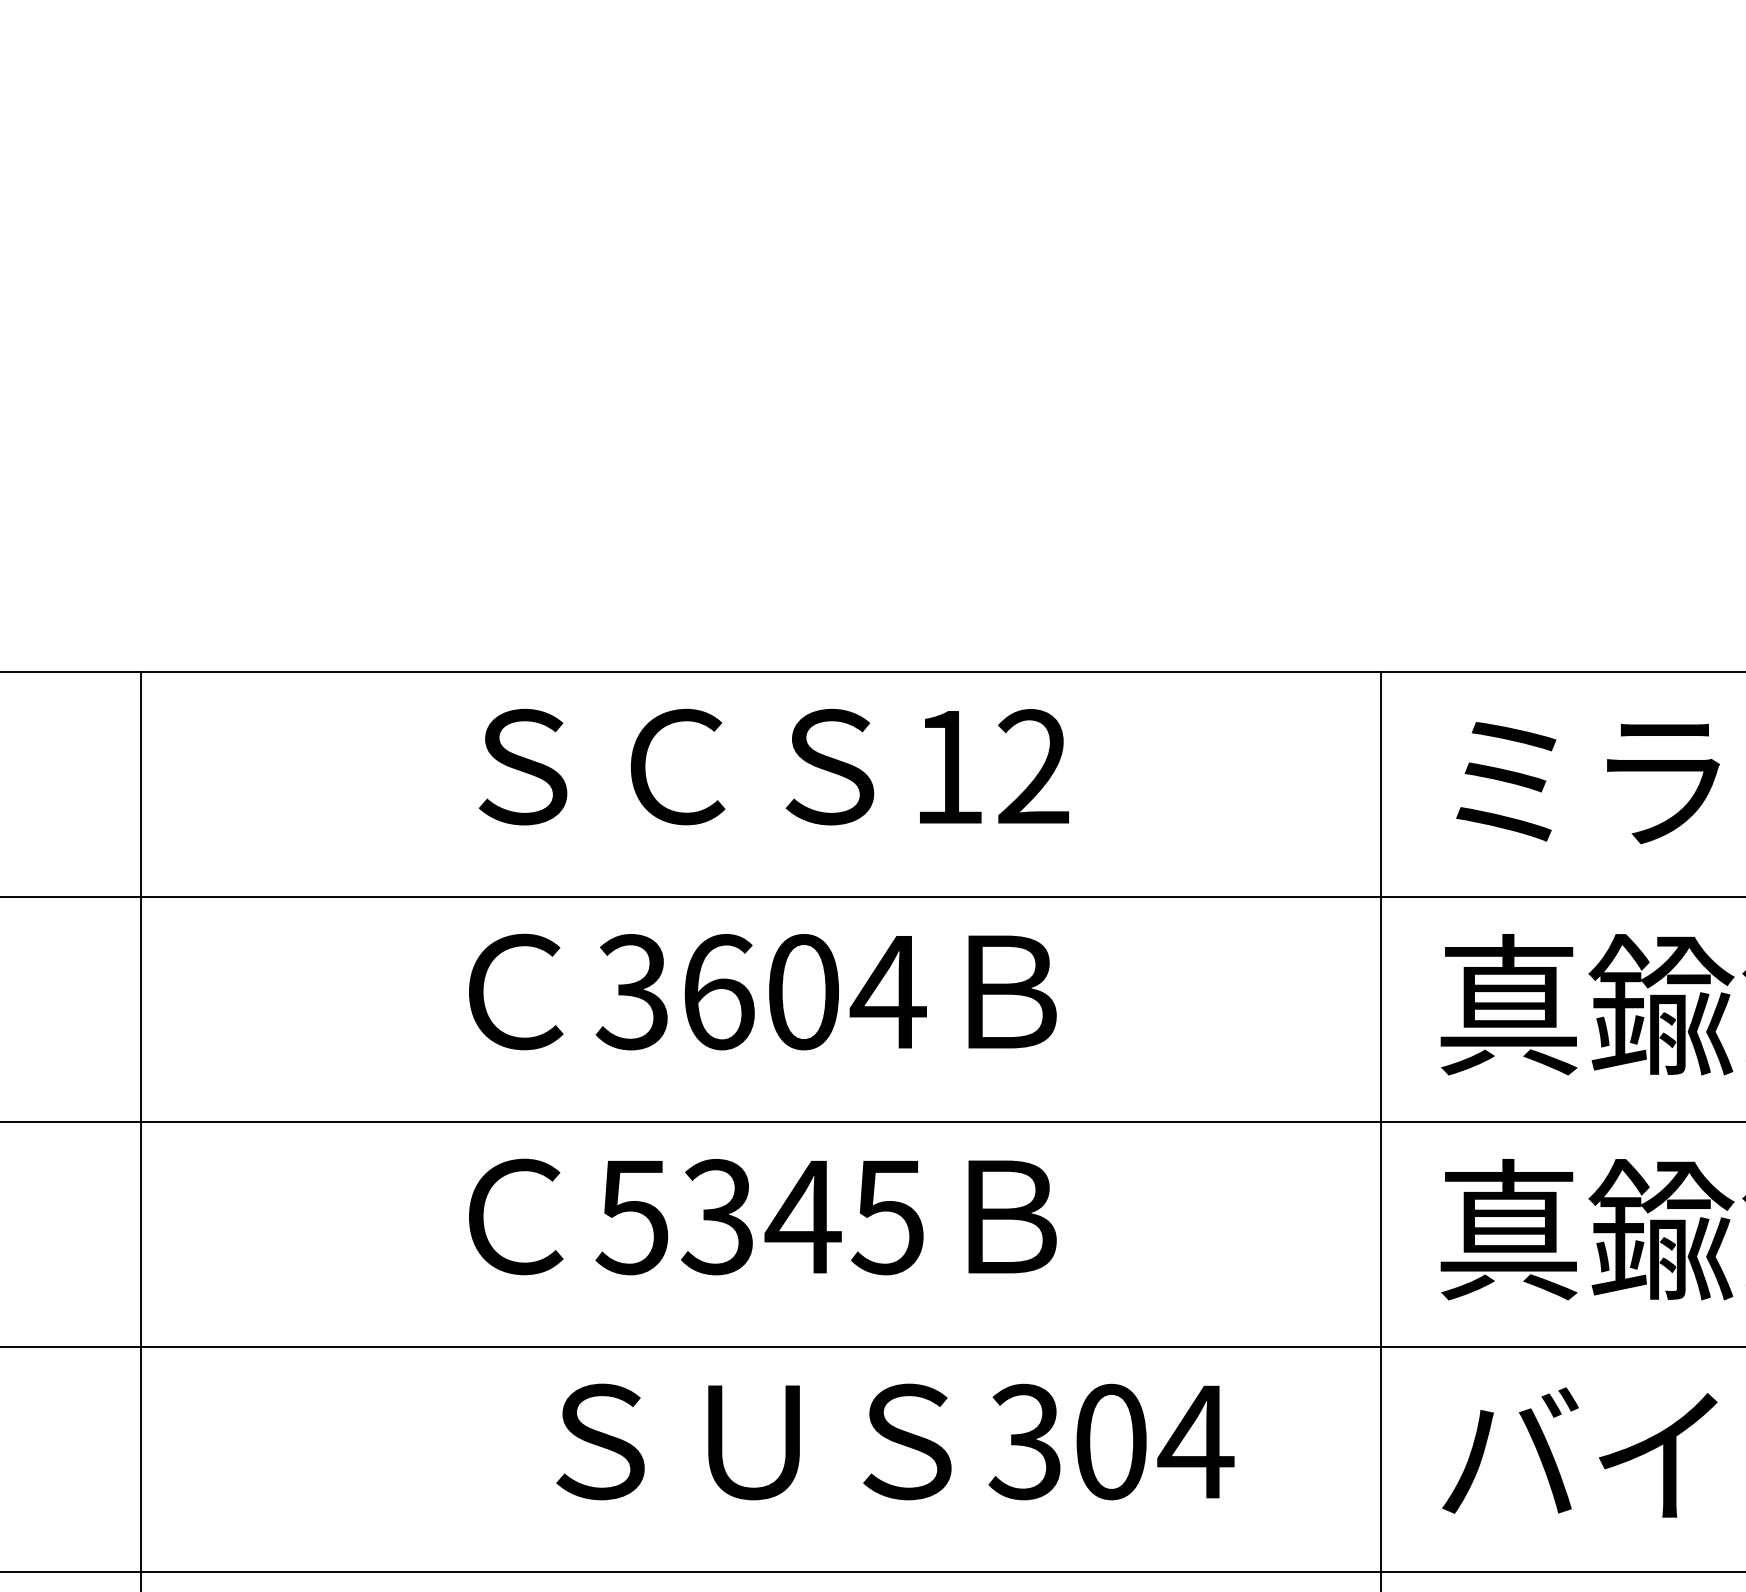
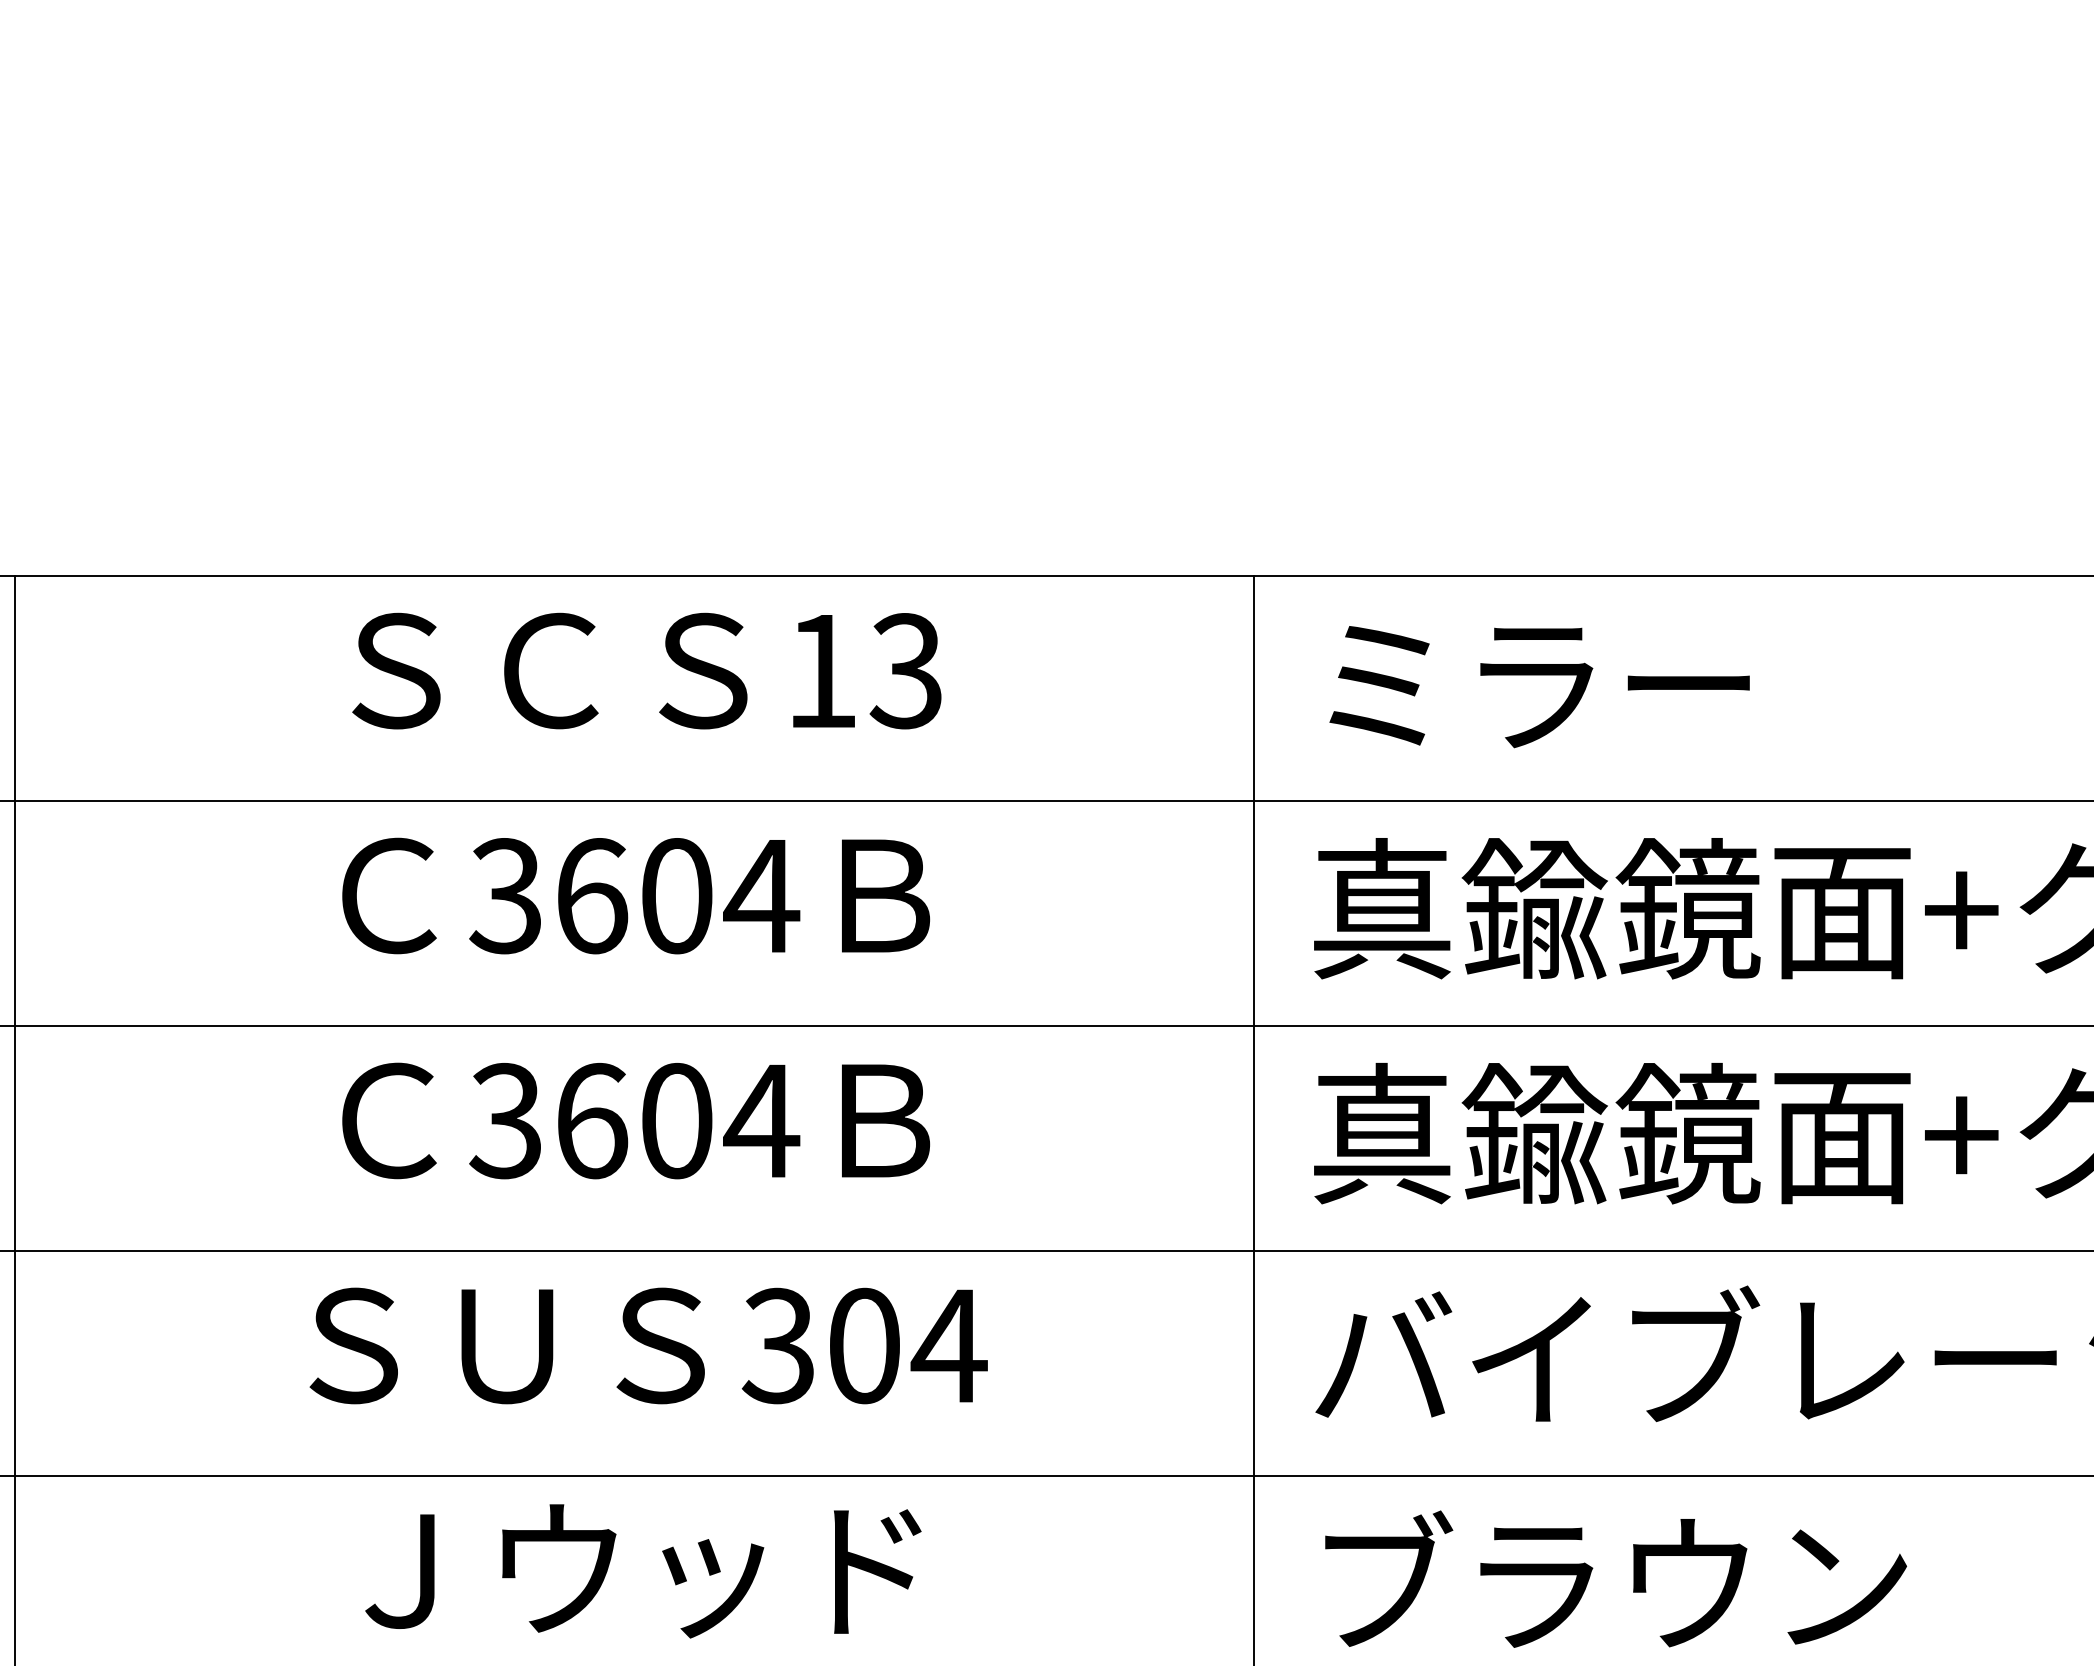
text: (1032, 767) -> (905, 671), 12 -> 13
text: (761, 1216) -> (634, 1120), 5345 -> 3604
text: (895, 1441) -> (648, 1345), moved

